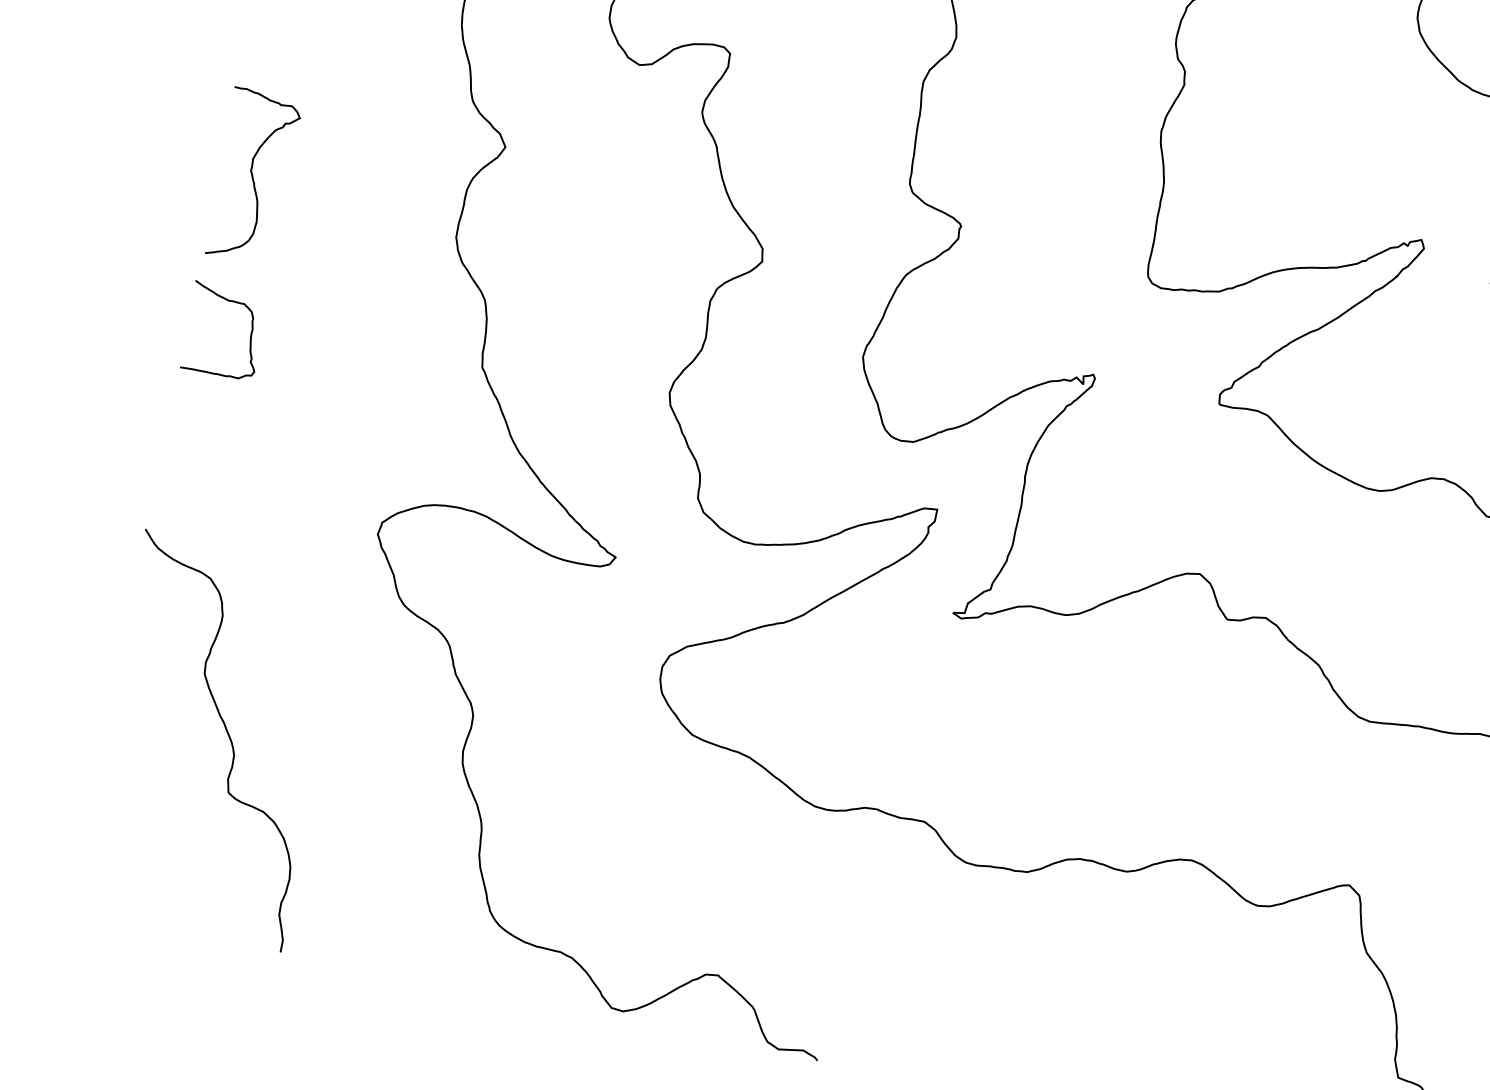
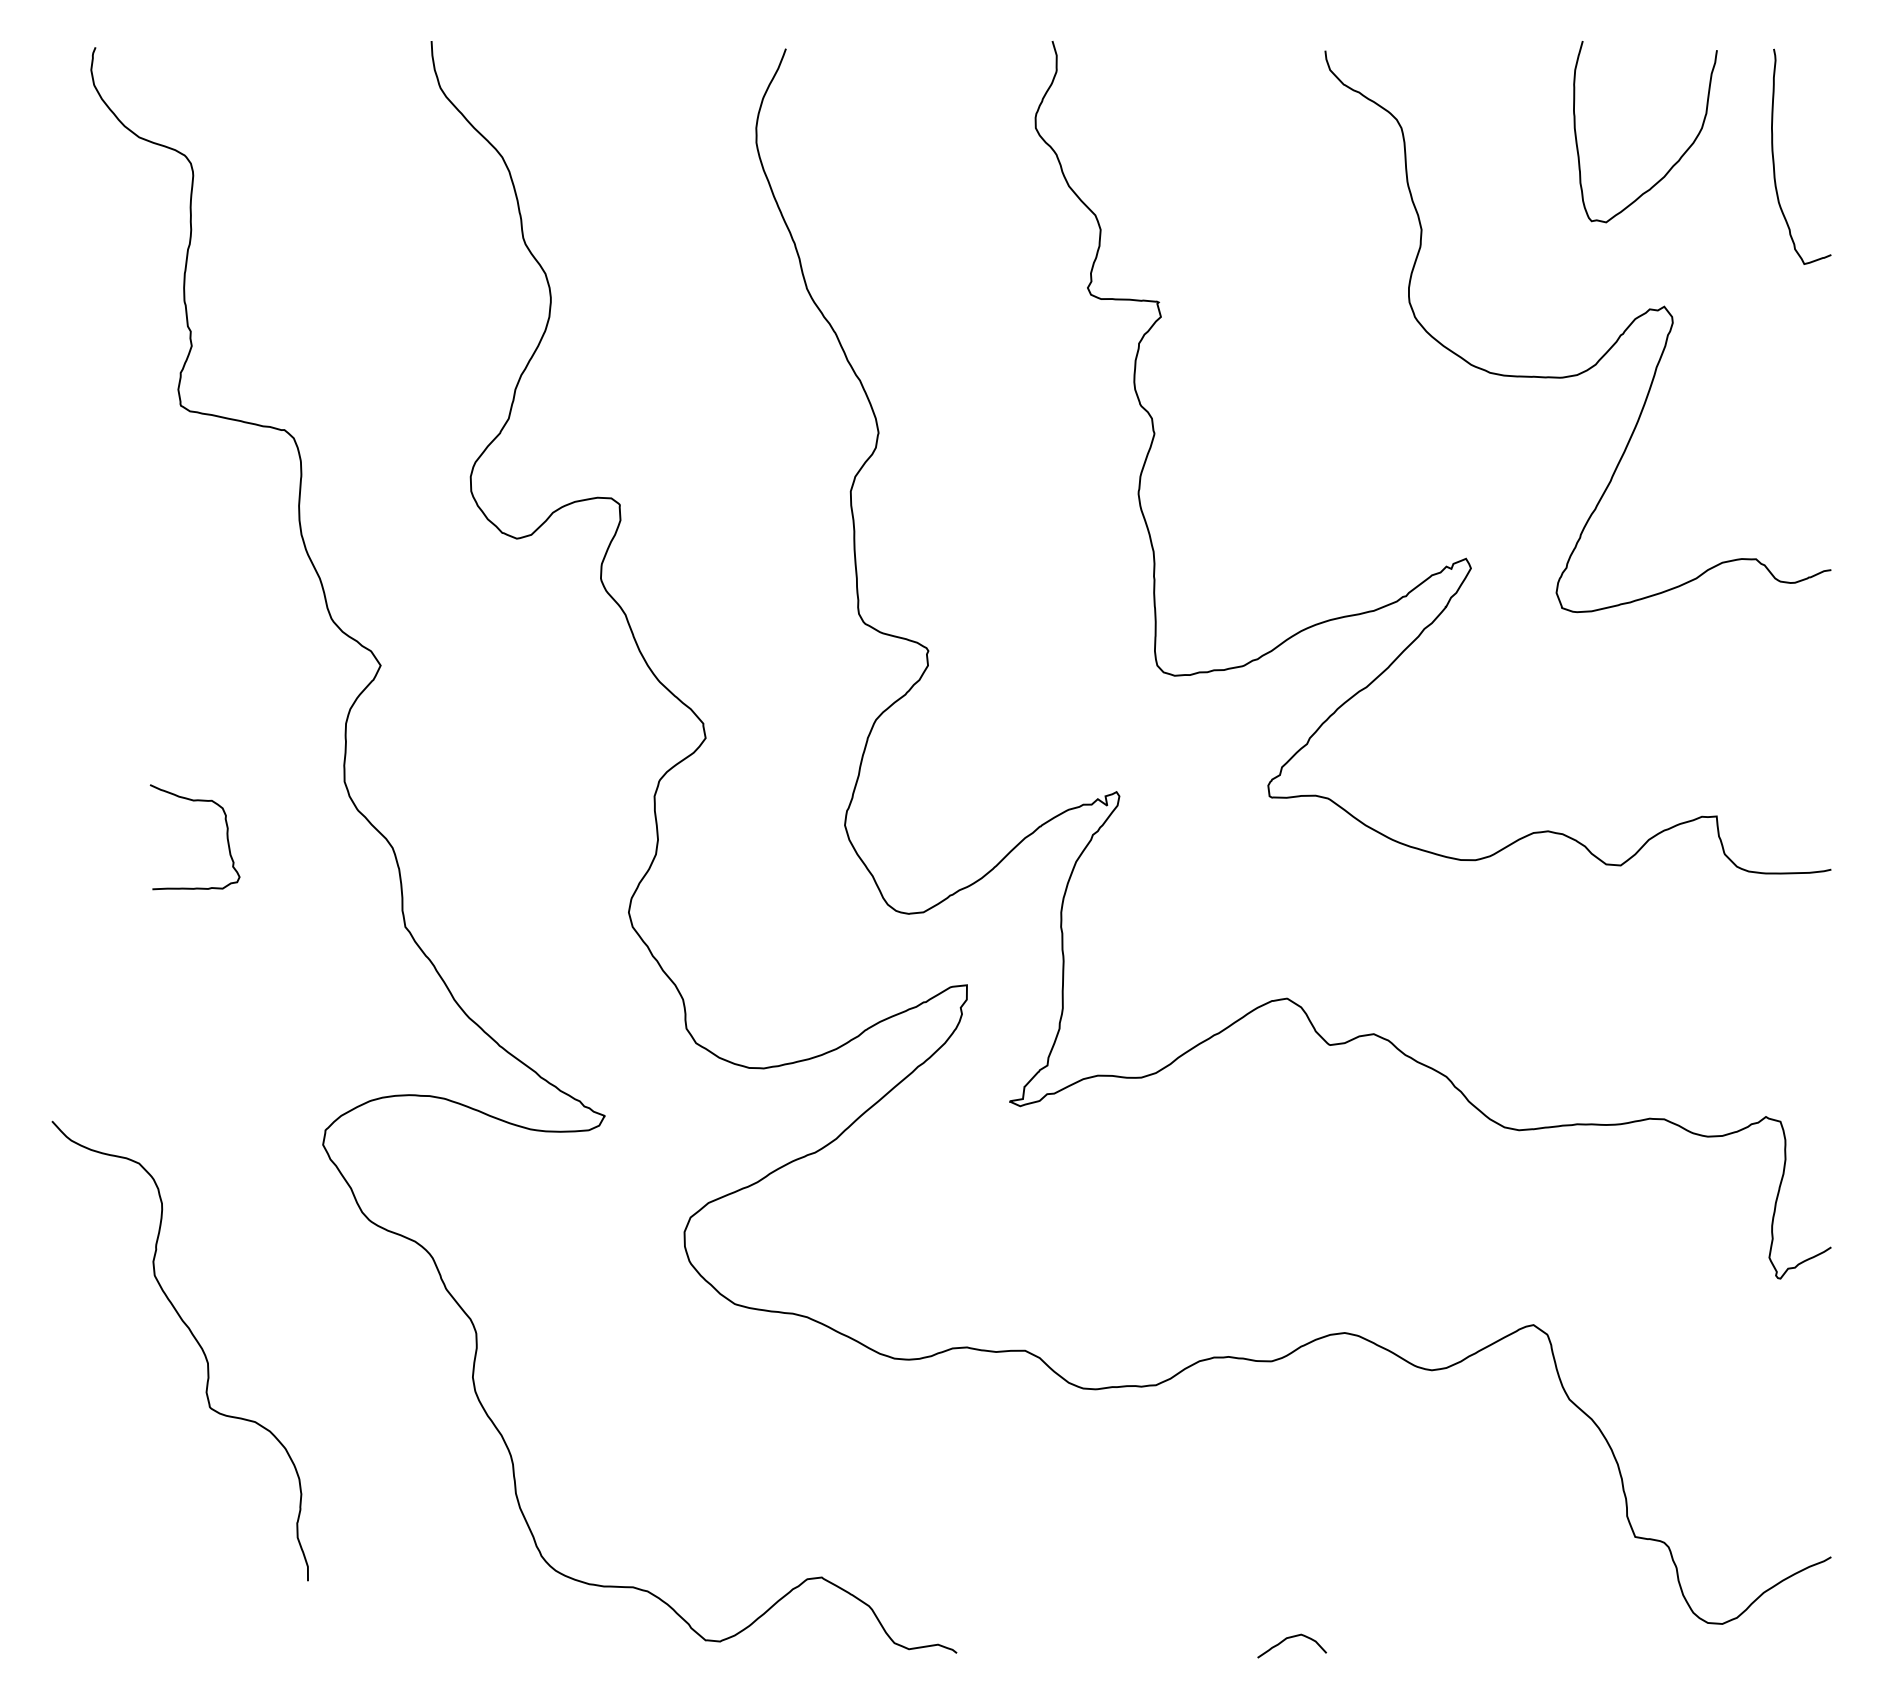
curve: (253, 176) -> (94, 758), removed
curve: (250, 336) -> (226, 837), moved
curve: (226, 733) -> (194, 1339), moved

